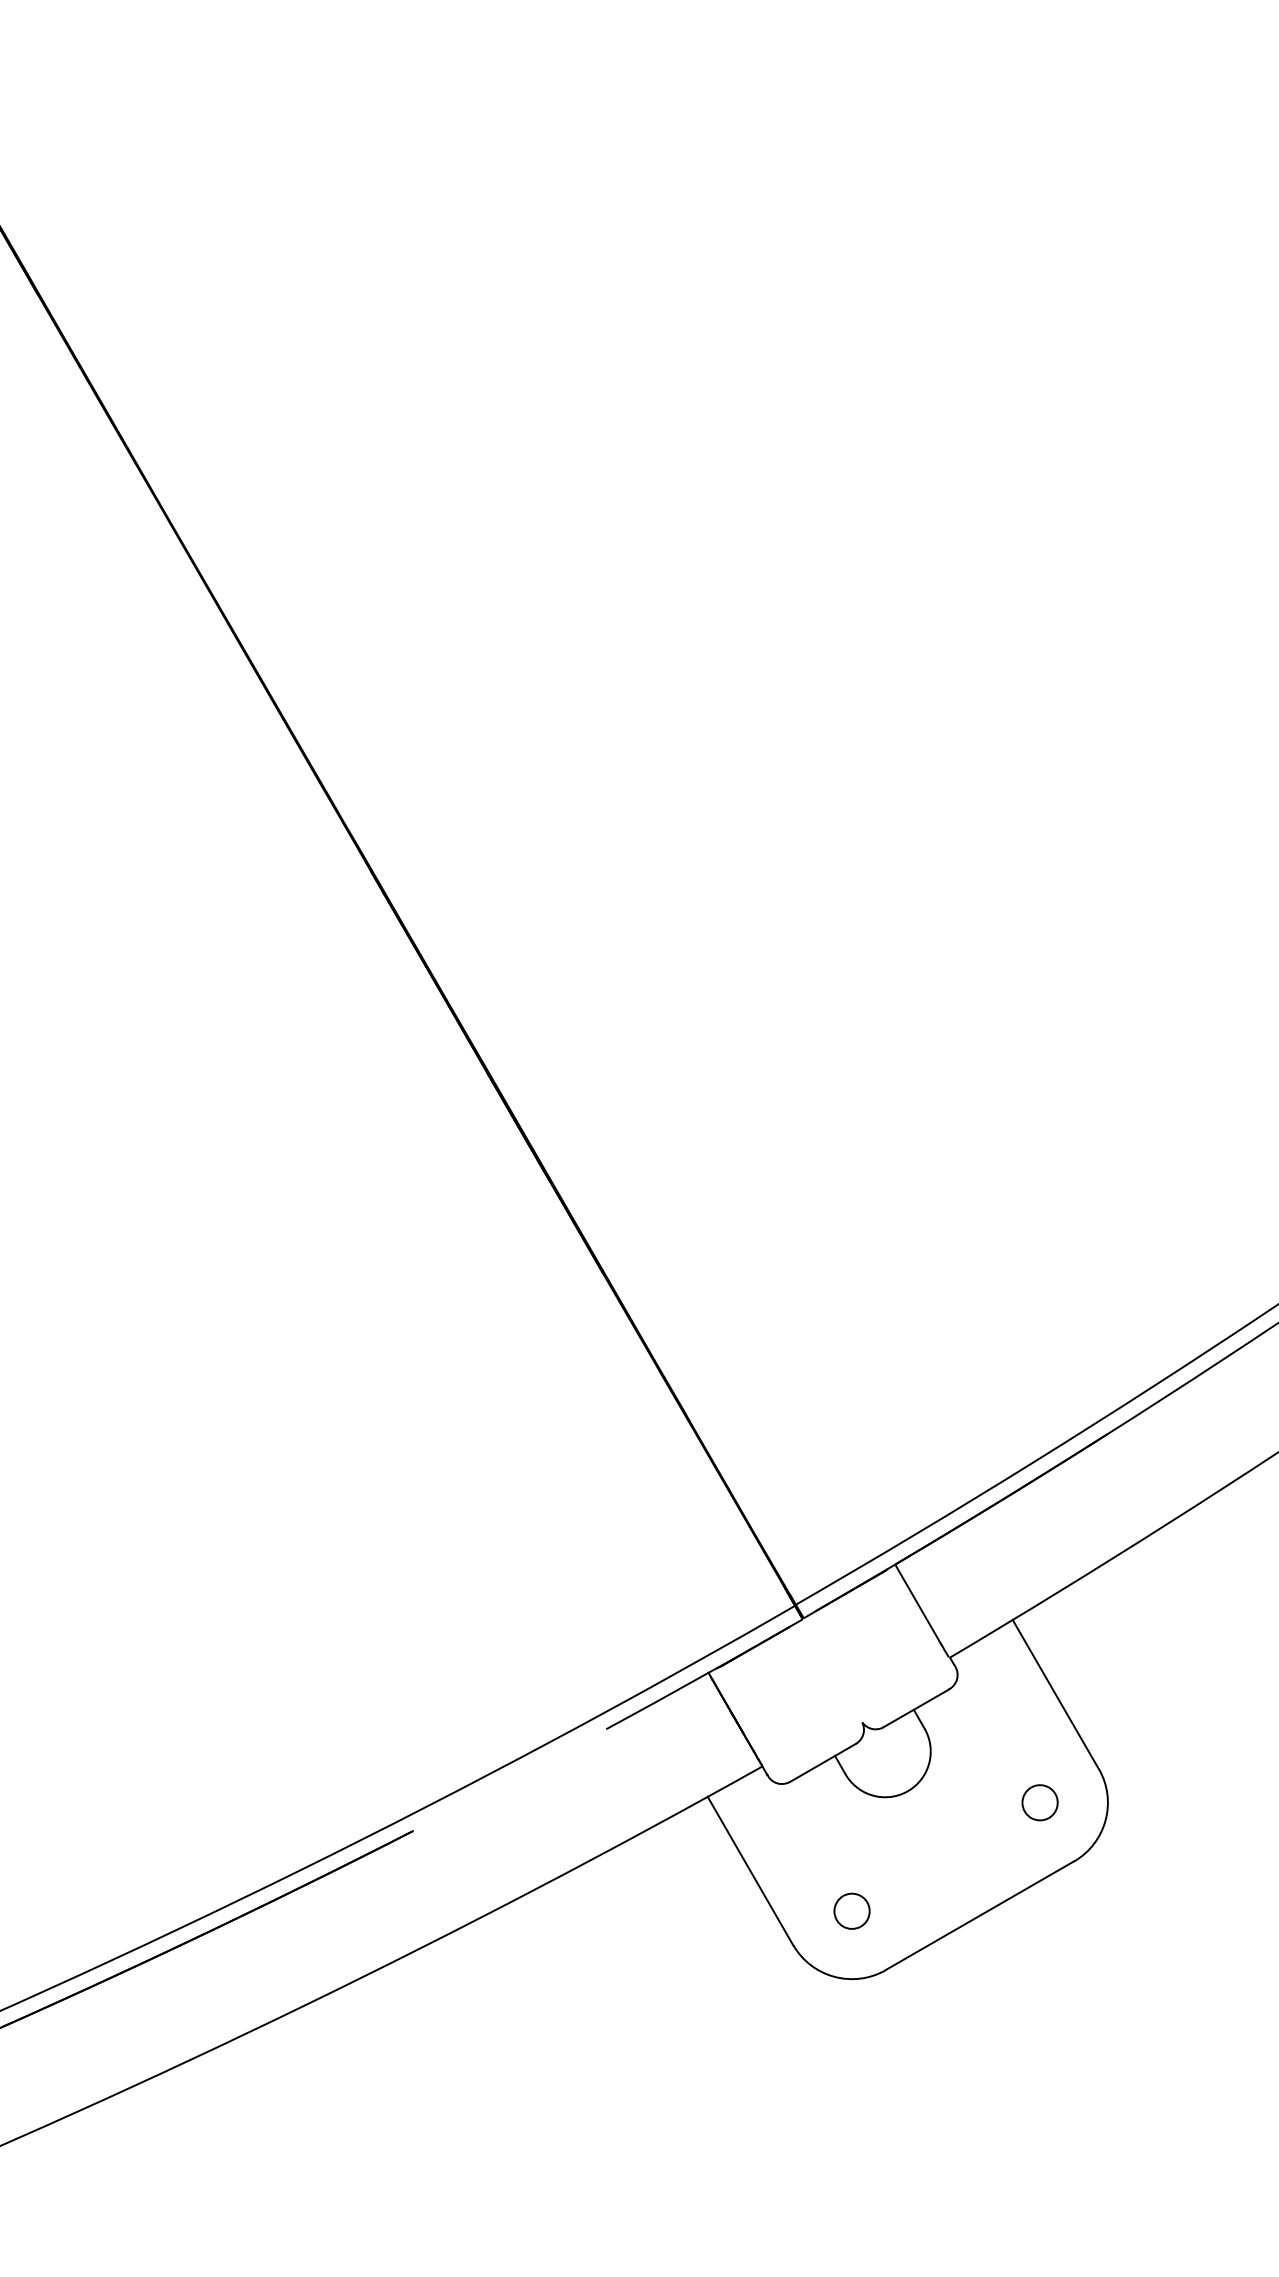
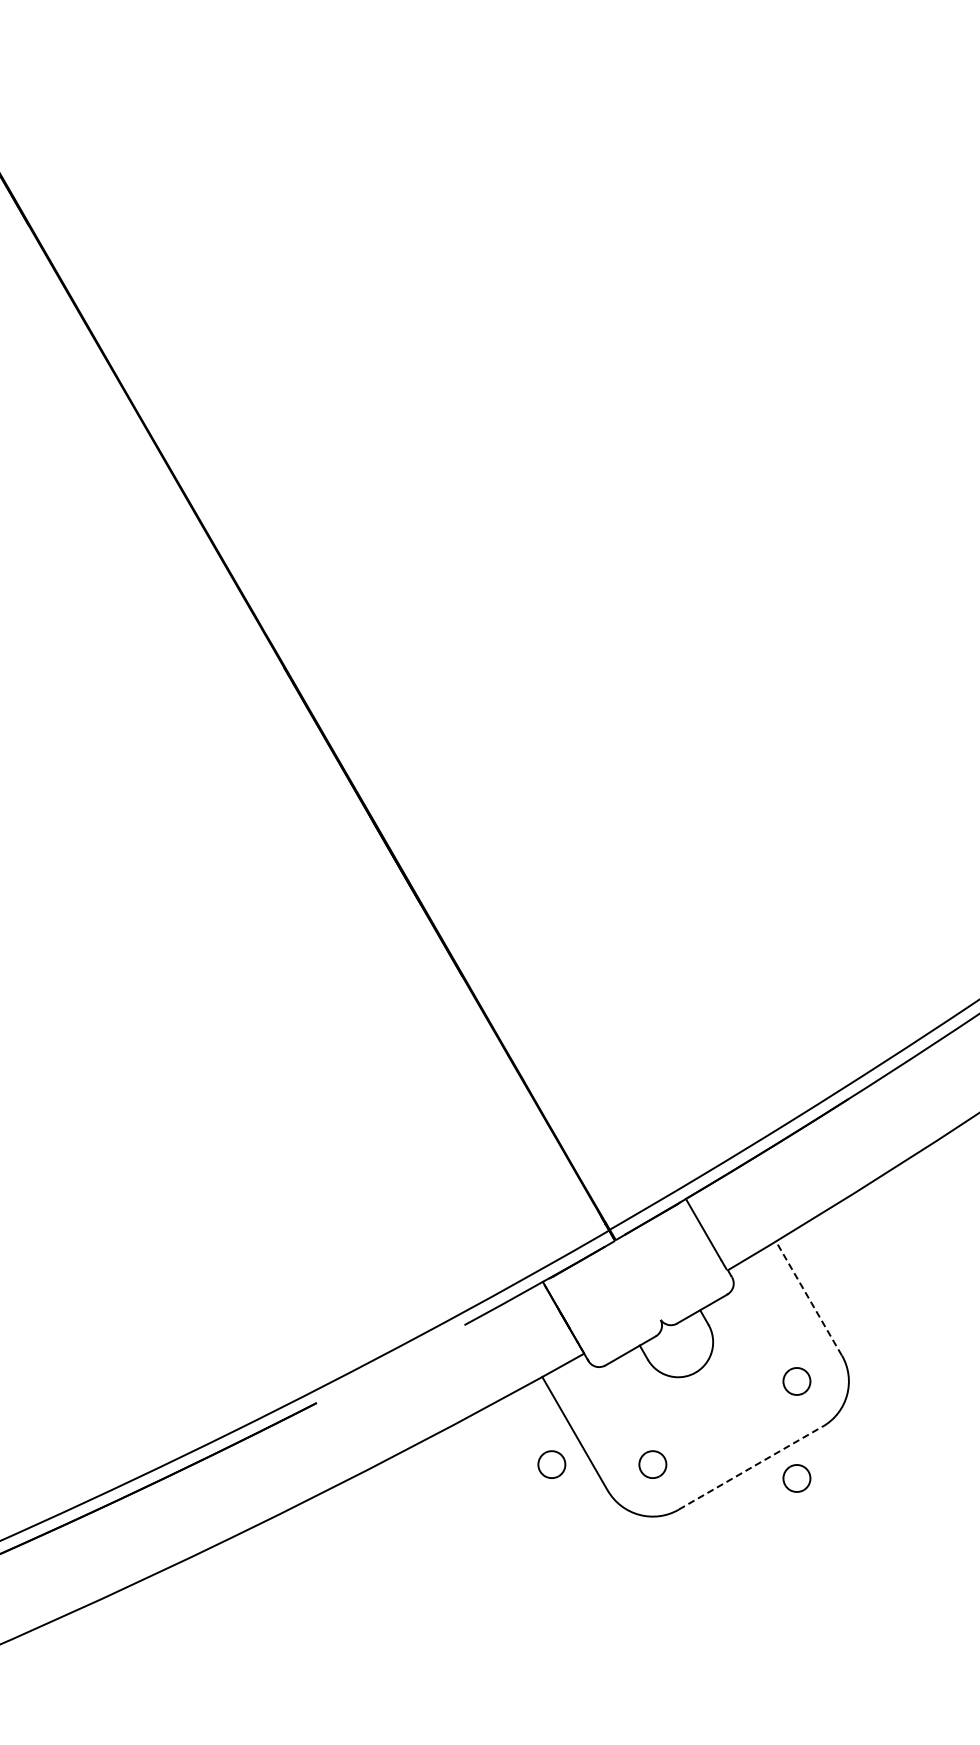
line: (1055, 1694) -> (808, 1298), solid -> dashed
part: (719, 1911) -> (551, 1464), added
line: (980, 1915) -> (751, 1467), solid -> dashed
part: (1039, 1929) -> (796, 1478), added

